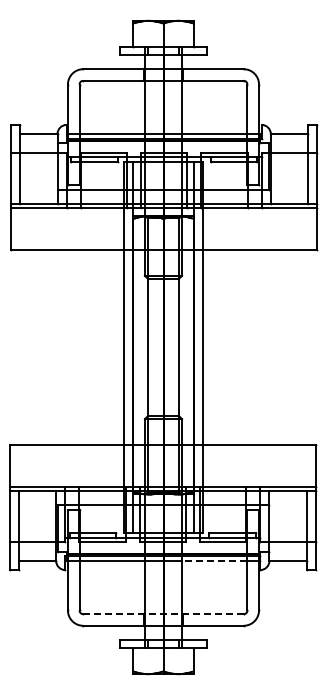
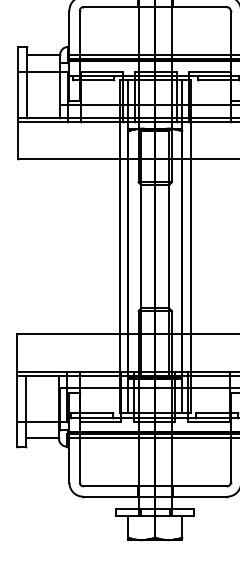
line: (214, 560) -> (201, 438), dashed -> solid
line: (162, 614) -> (154, 486), dashed -> solid

